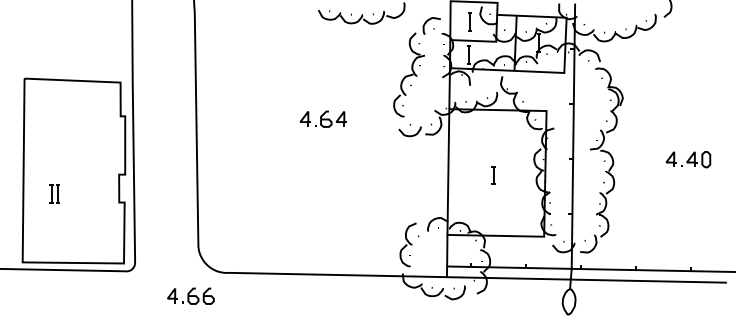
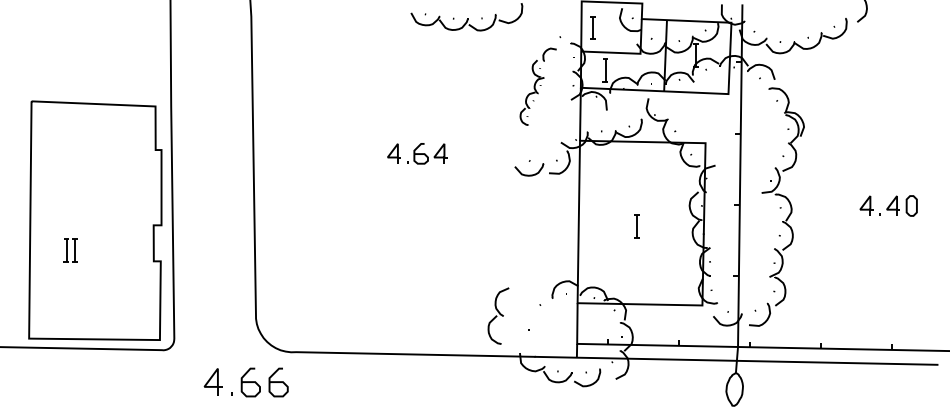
line: (469, 21) -> (591, 27), moved
part: (416, 67) -> (537, 86), size x0.6
part: (407, 244) -> (497, 315), moved
part: (190, 295) -> (245, 381), size x1.4

